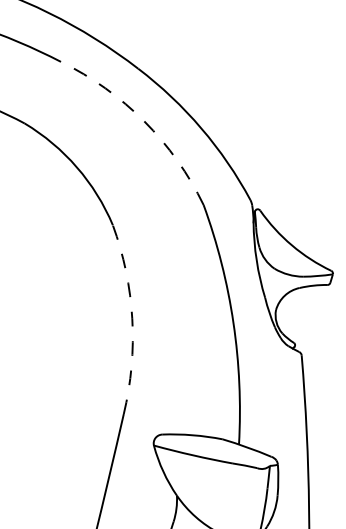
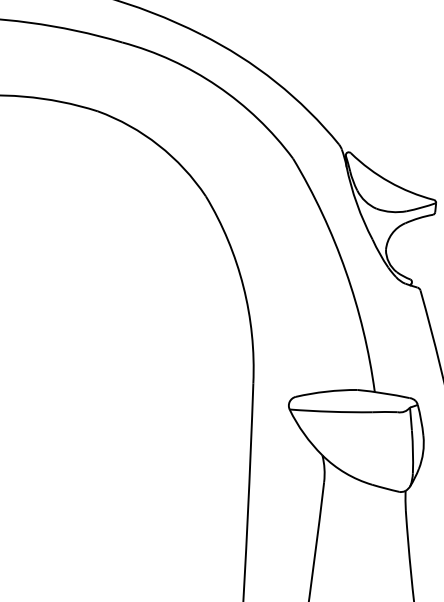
arc: (144, 121) -> (217, 86), dashed -> solid
arc: (132, 318) -> (243, 286), dashed -> solid

